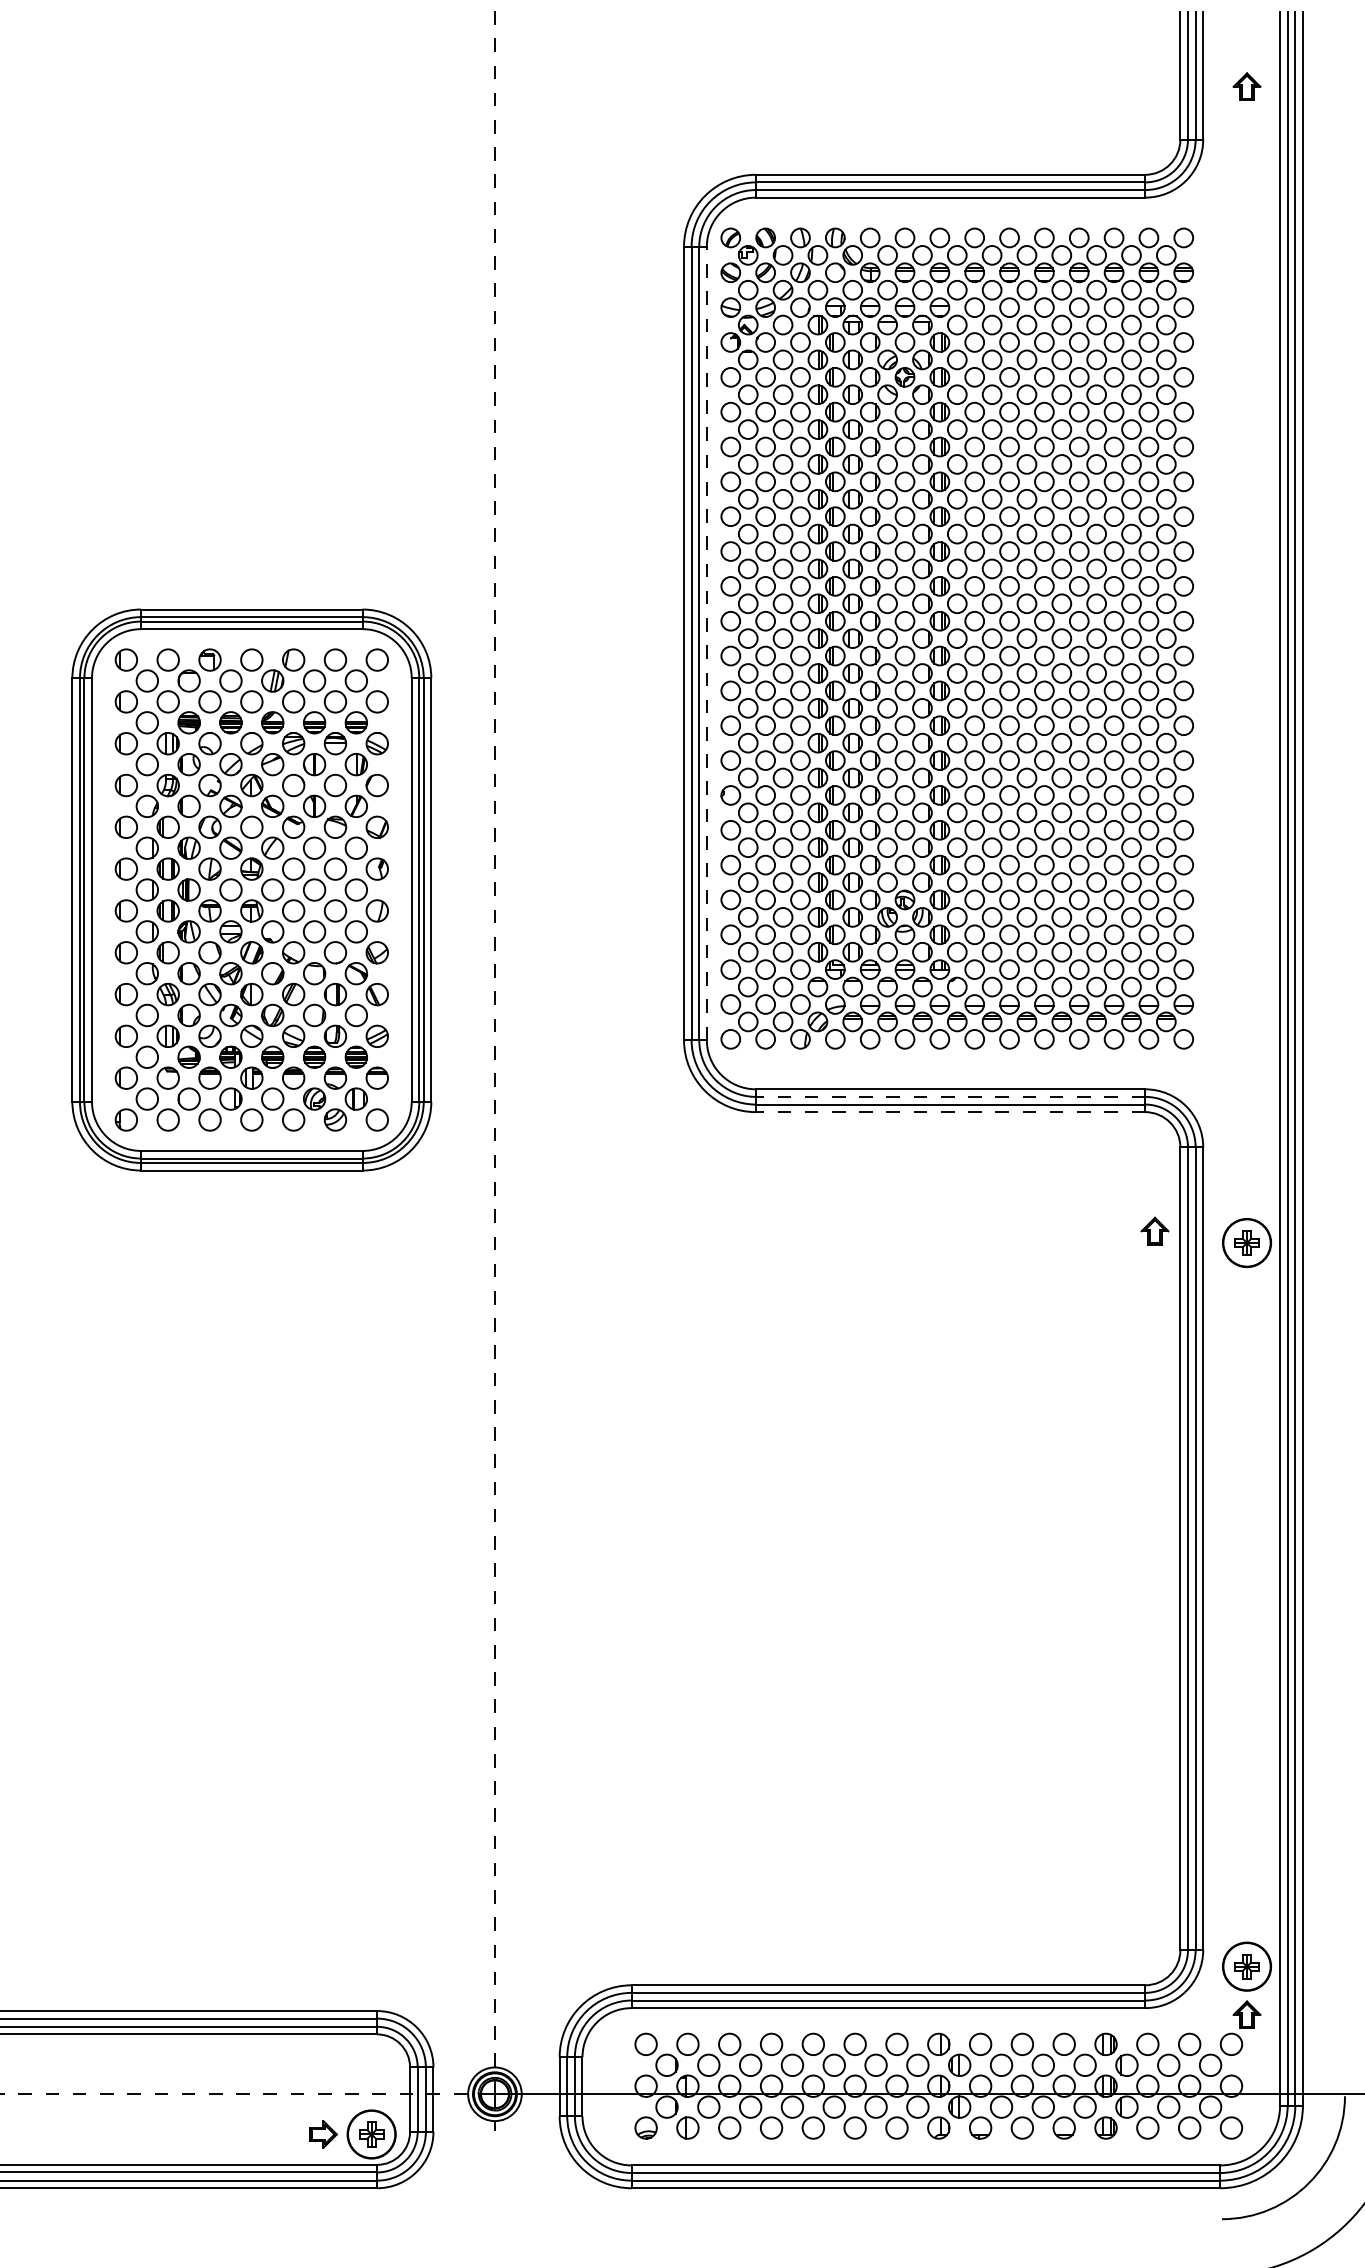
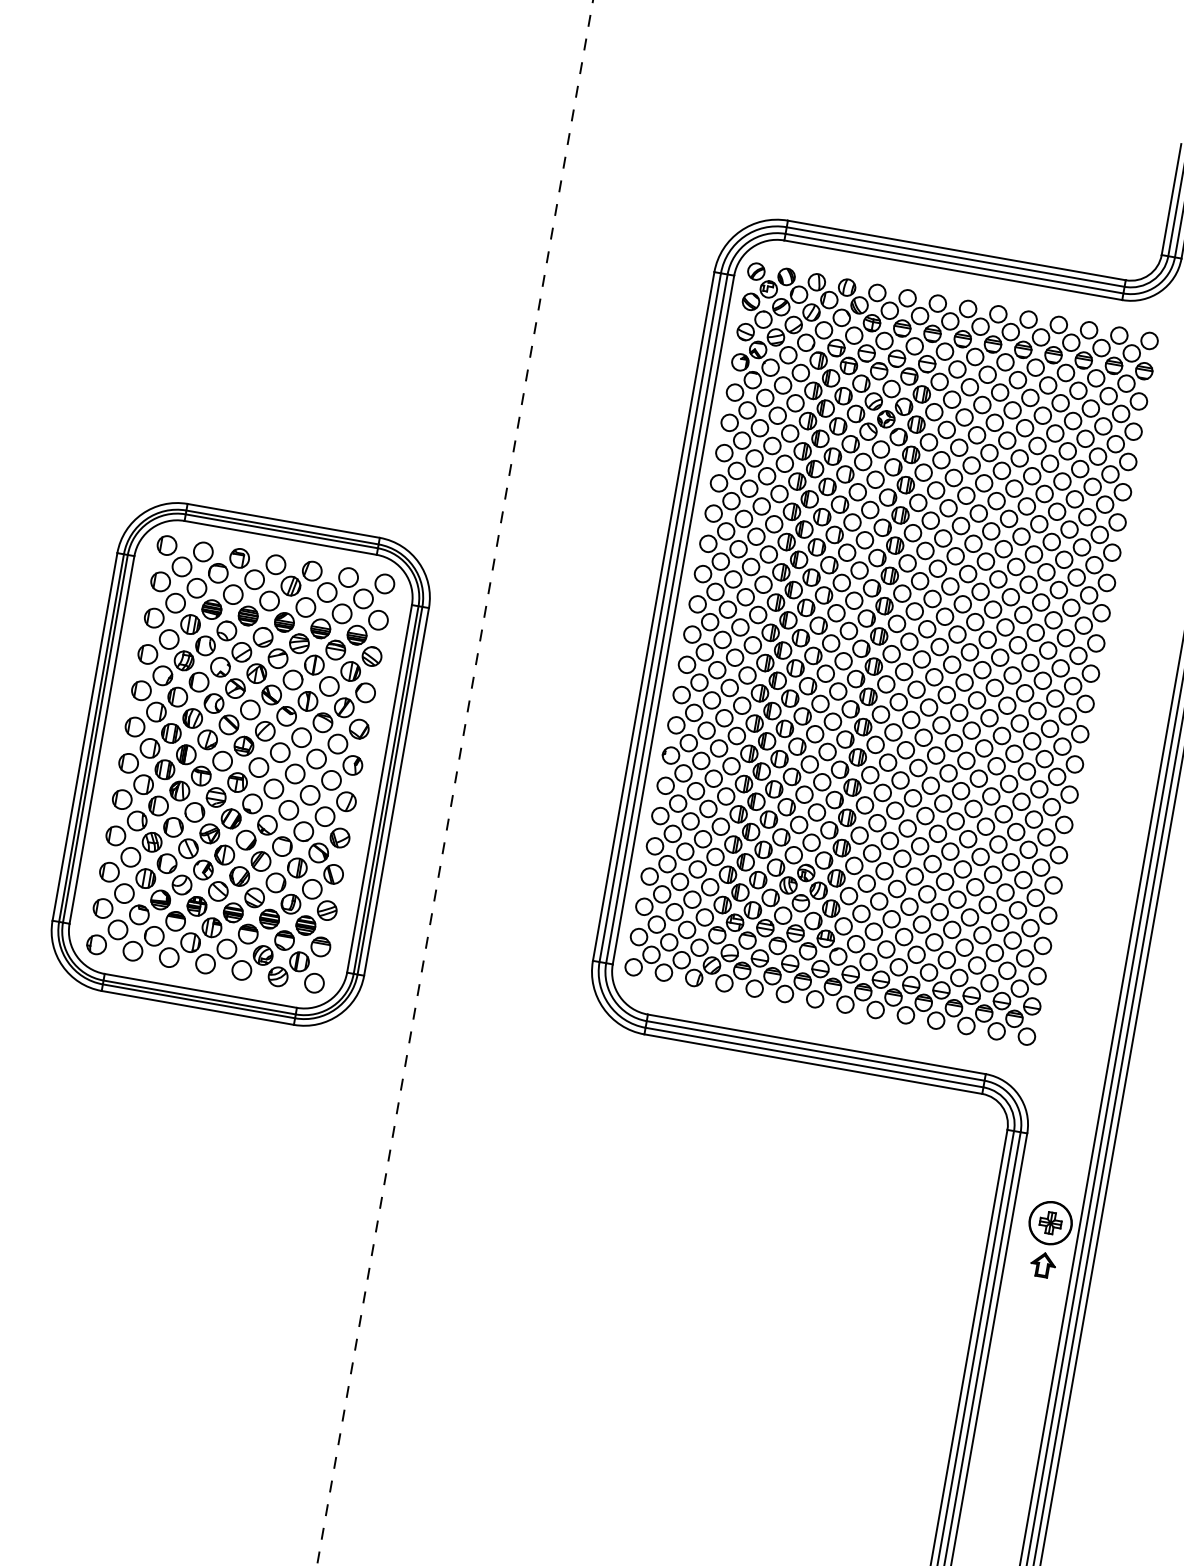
line: (706, 643) -> (673, 619), dashed -> solid
line: (950, 1096) -> (815, 1050), dashed -> solid
line: (950, 1112) -> (813, 1064), dashed -> solid
part: (1154, 1230) -> (1042, 1264), moved

